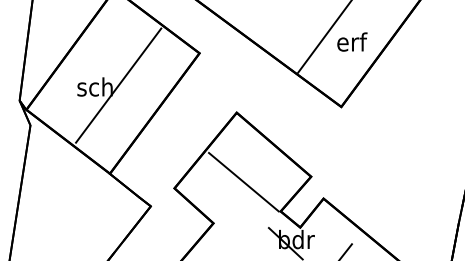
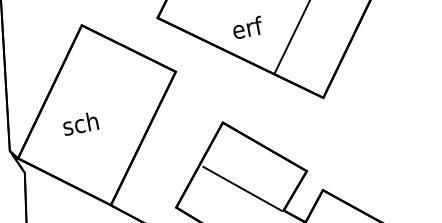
text: (352, 41) -> (247, 27), moved
line: (118, 85) -> (102, 117), removed

